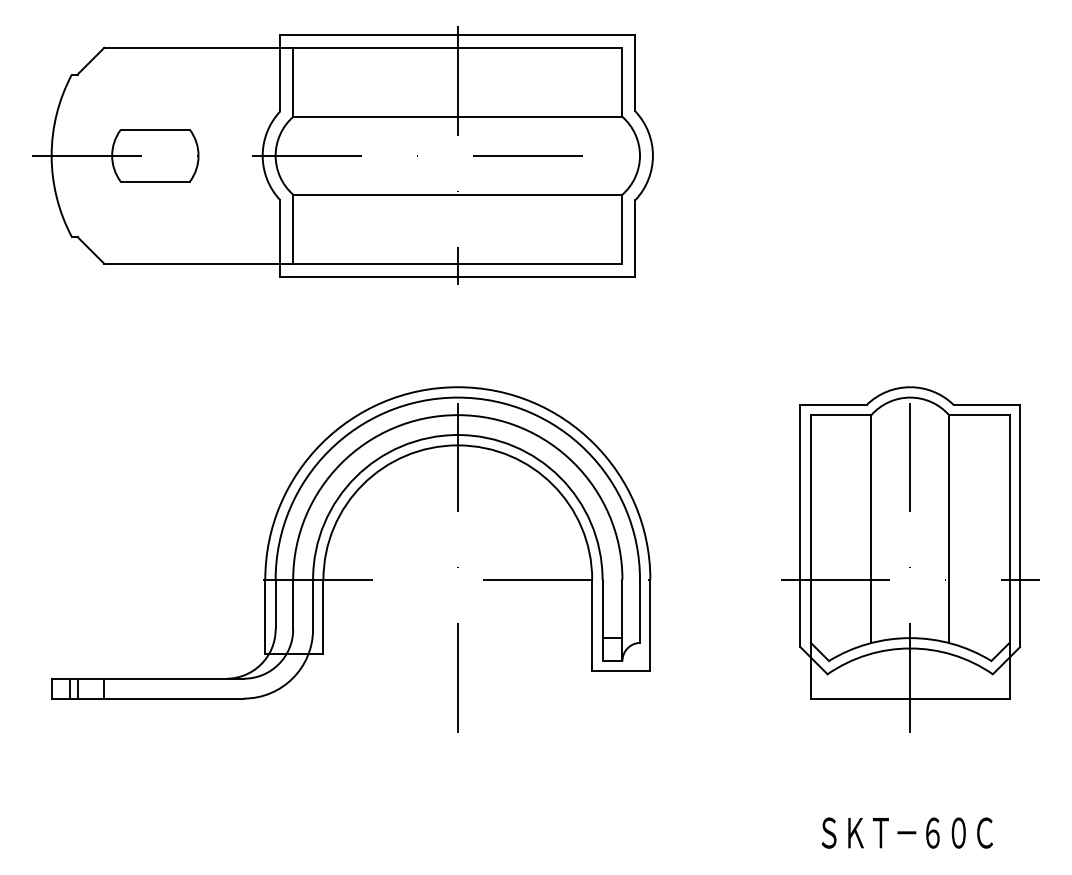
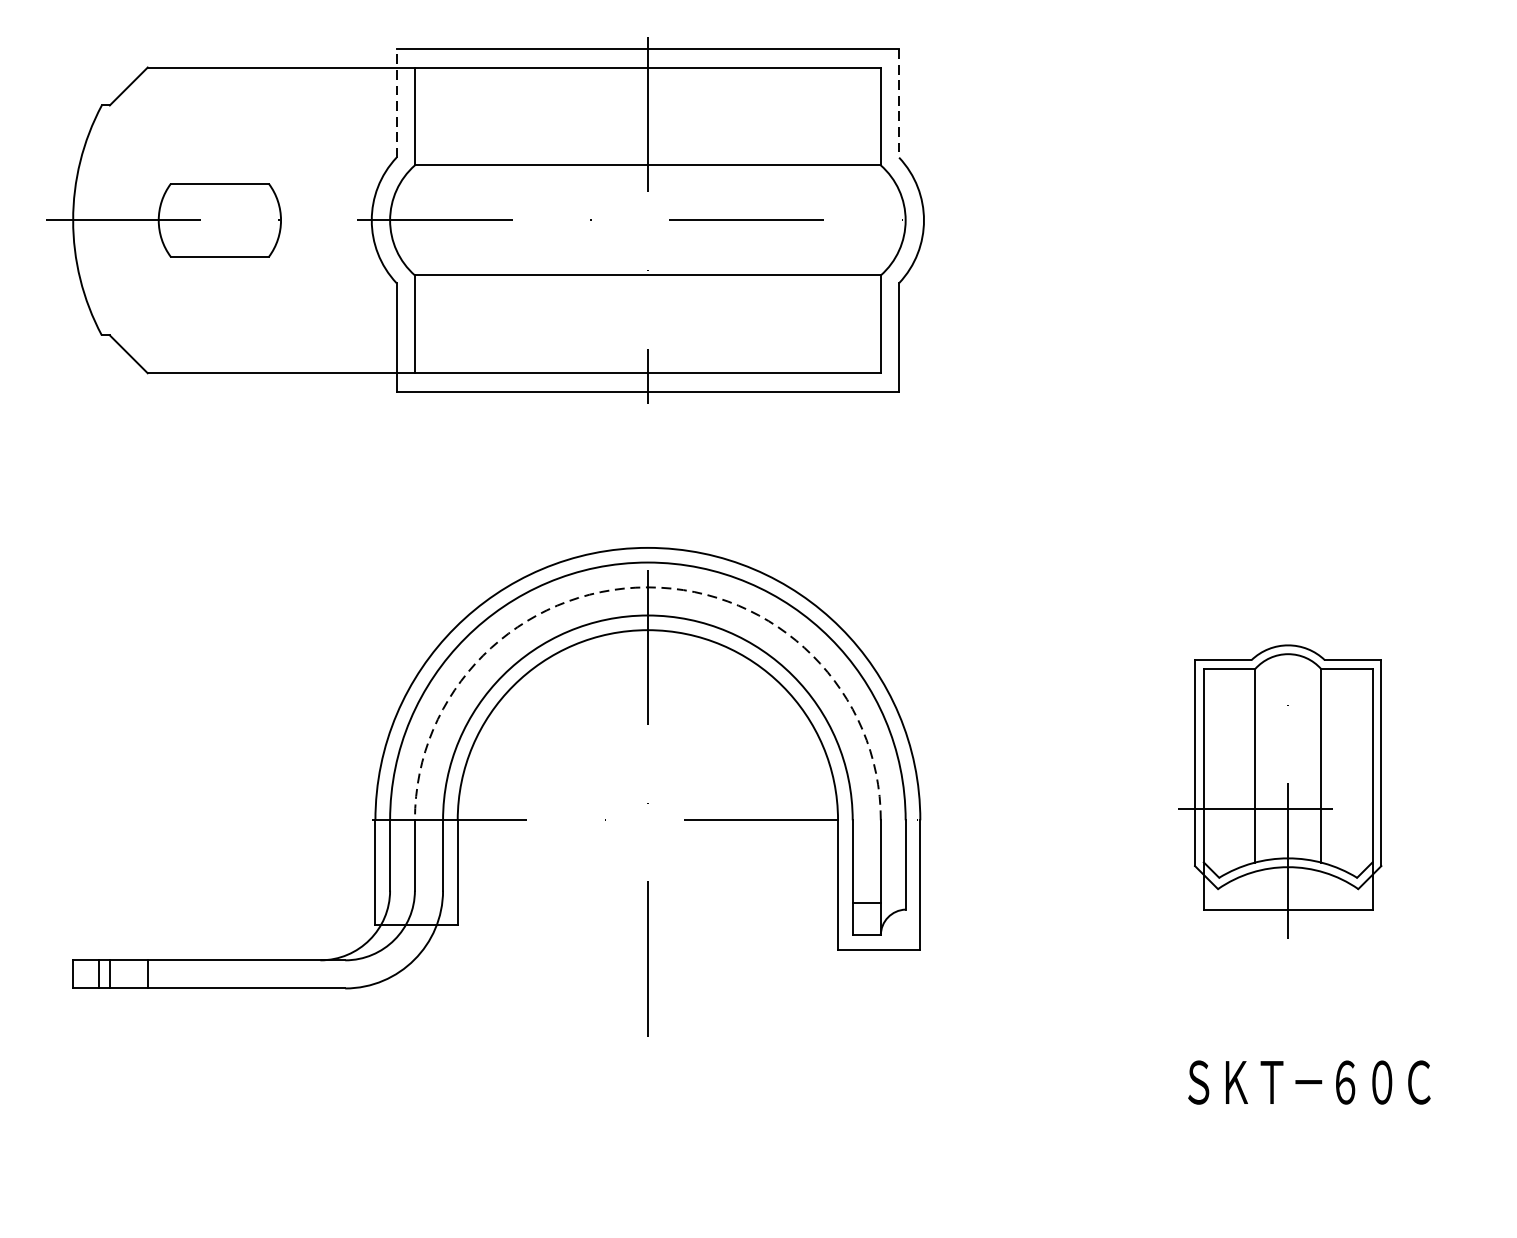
line: (280, 72) -> (396, 102), solid -> dashed
line: (635, 73) -> (899, 103), solid -> dashed
arc: (457, 415) -> (647, 587), solid -> dashed
part: (910, 559) -> (1288, 791), size x0.6
text: (906, 832) -> (1308, 1081), moved

